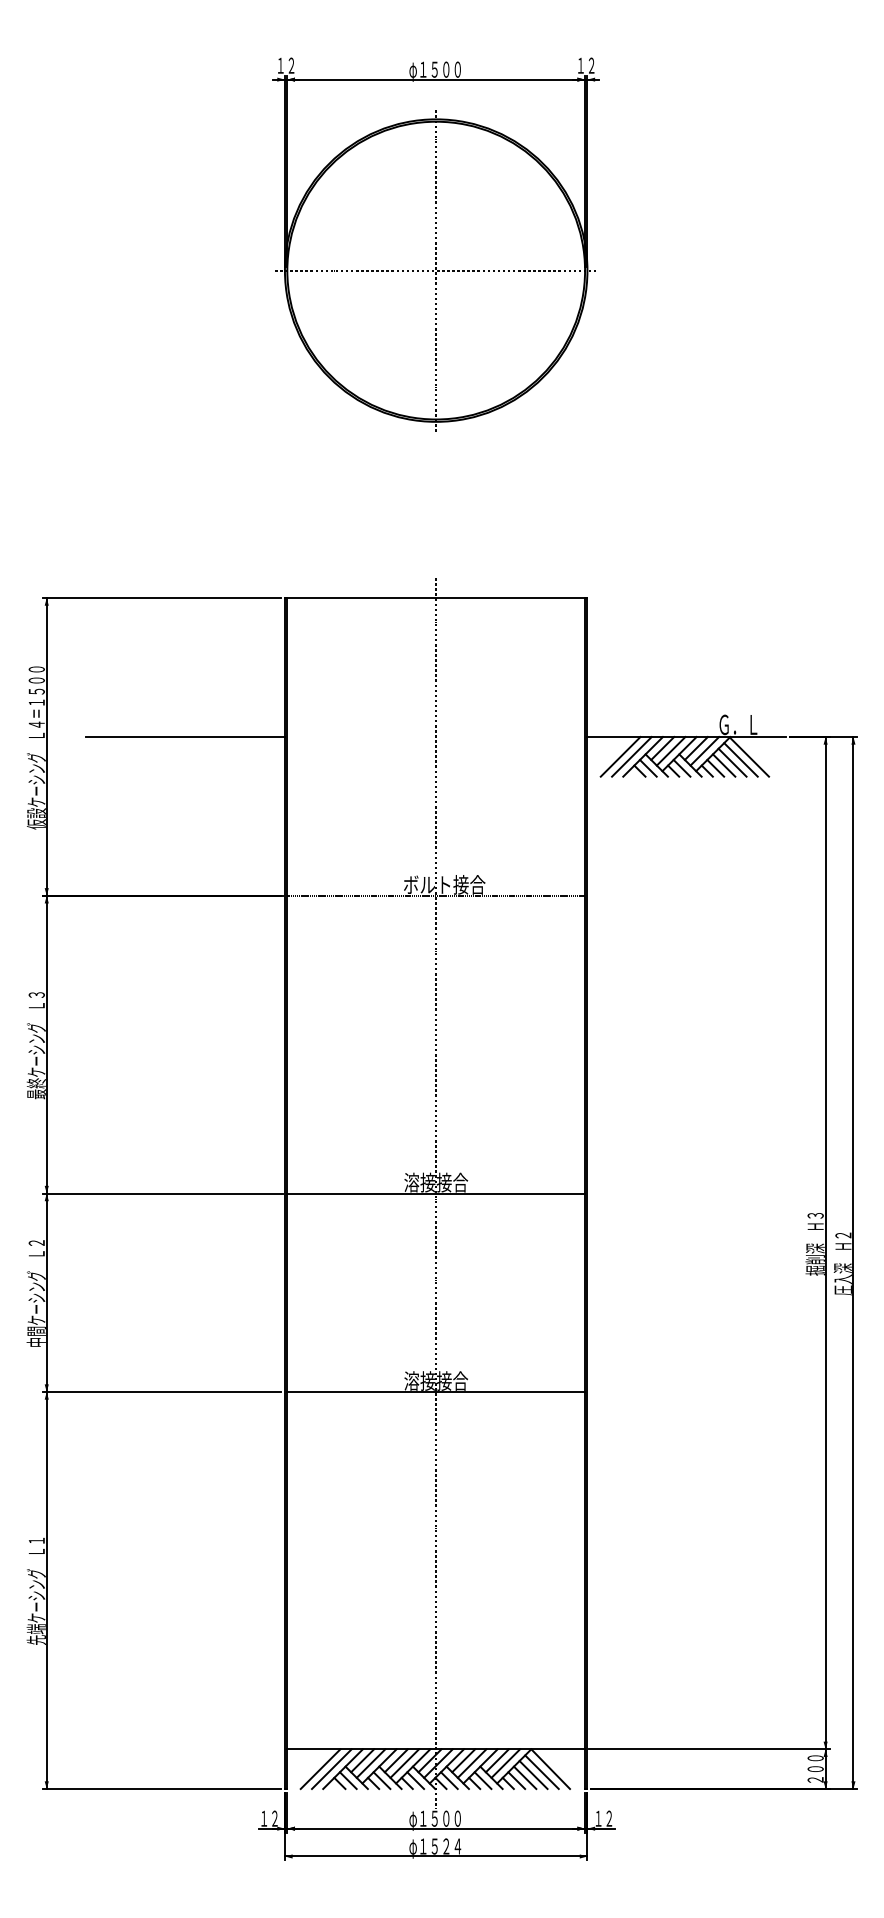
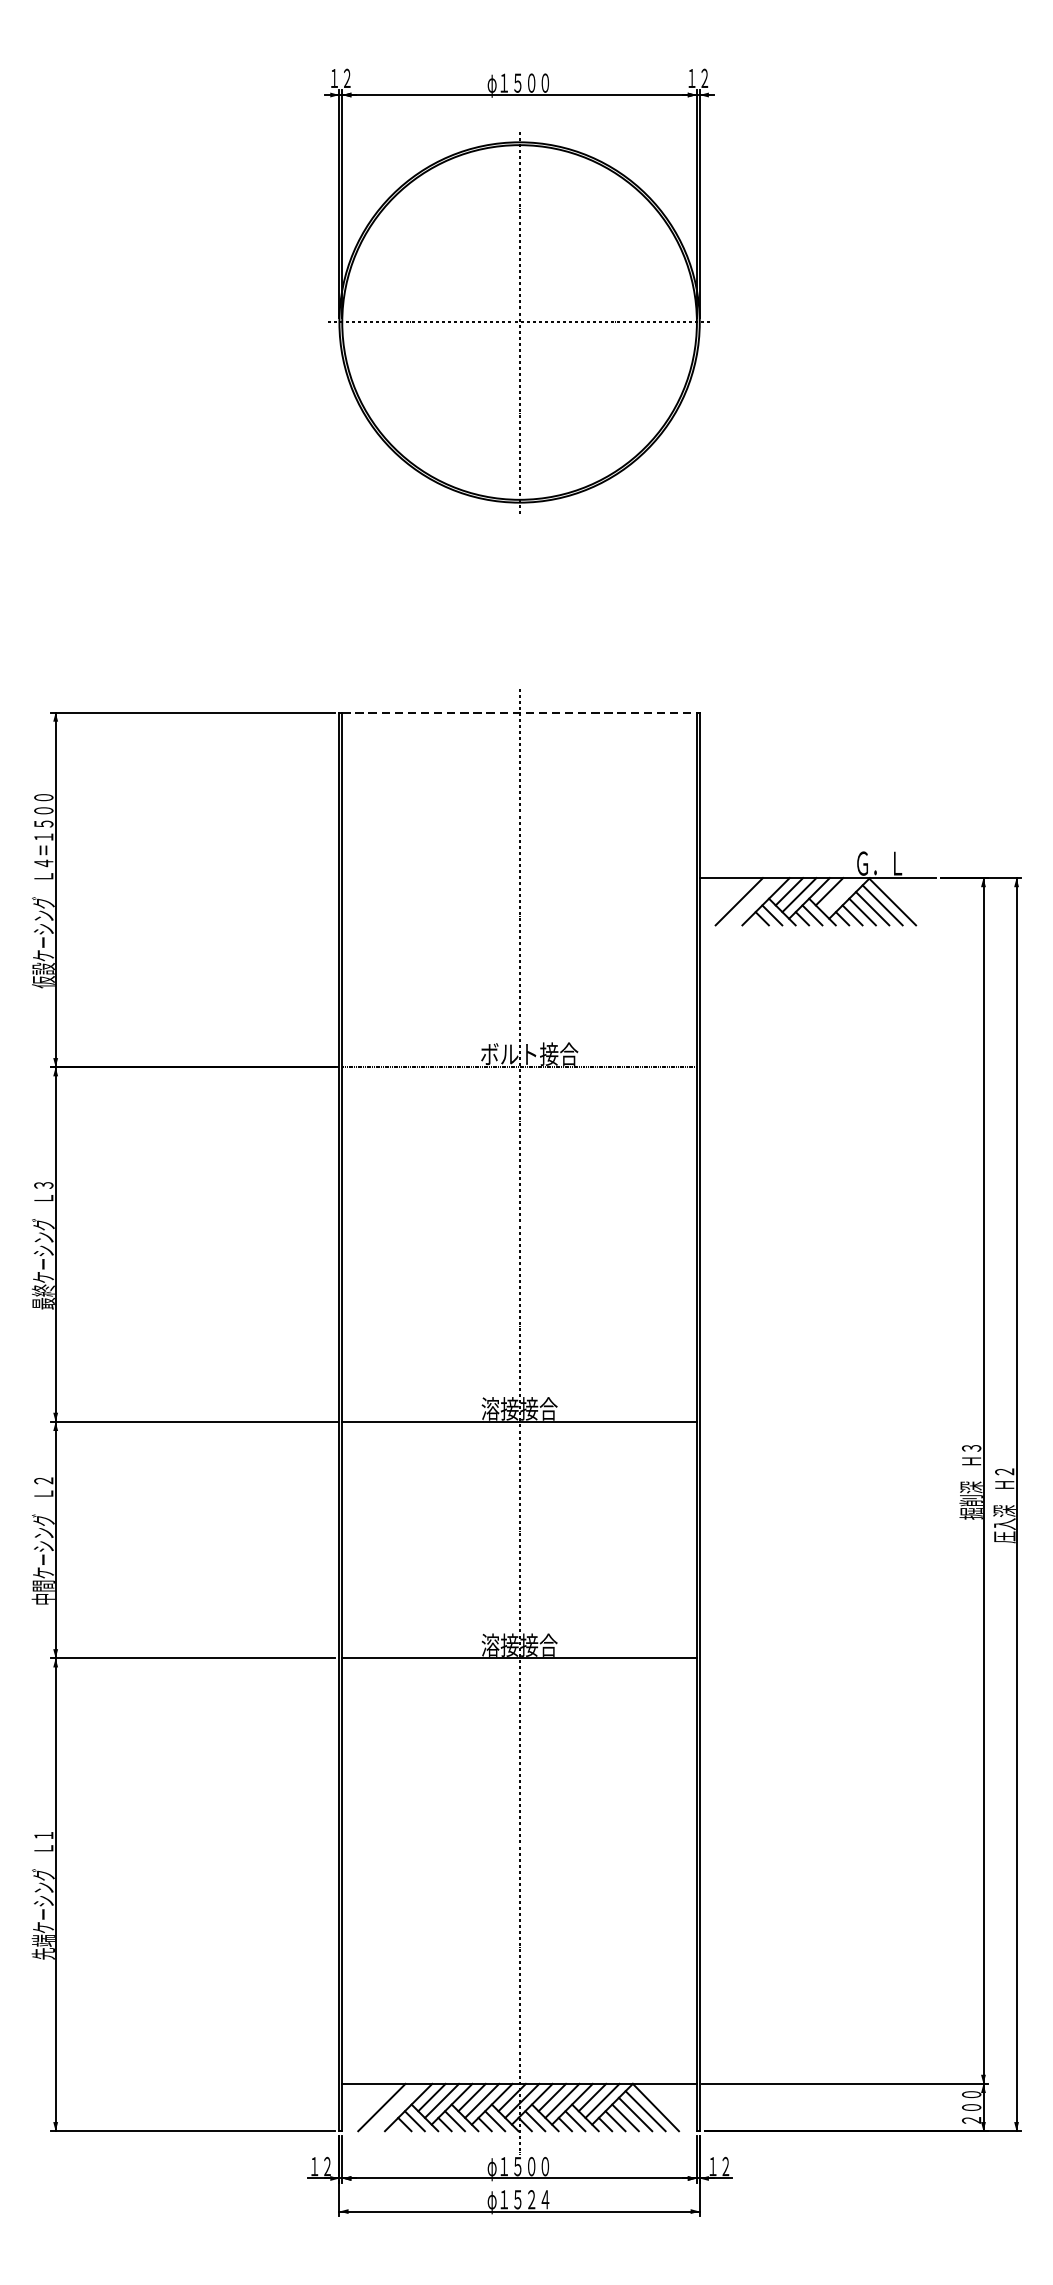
line: (436, 598) -> (519, 713), solid -> dashed
line: (185, 737) -> (220, 878), removed
line: (704, 751) -> (839, 895), removed
line: (631, 756) -> (752, 901), removed
line: (331, 1769) -> (394, 2107), removed

